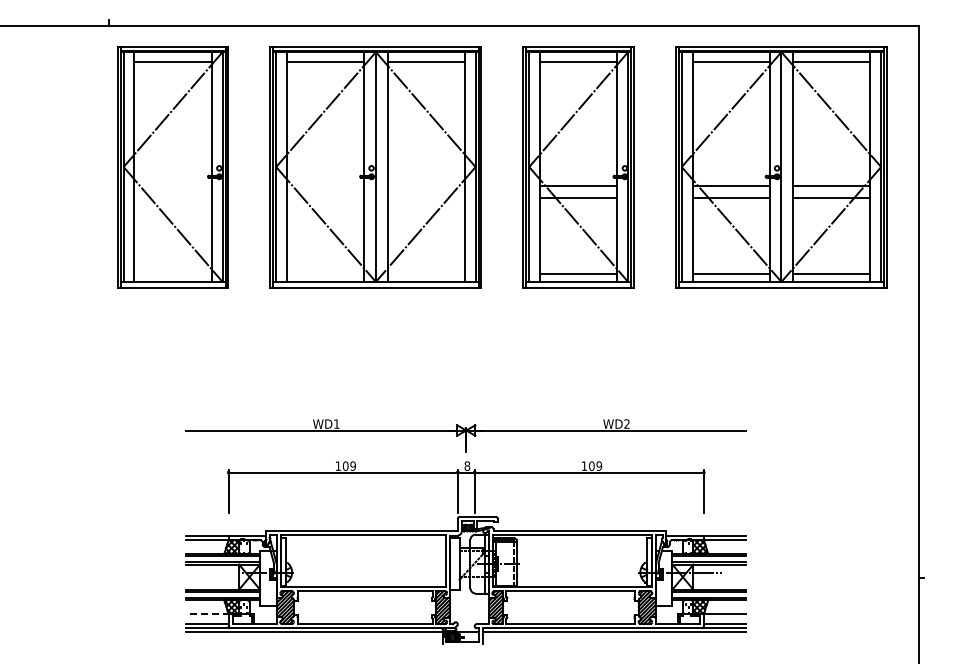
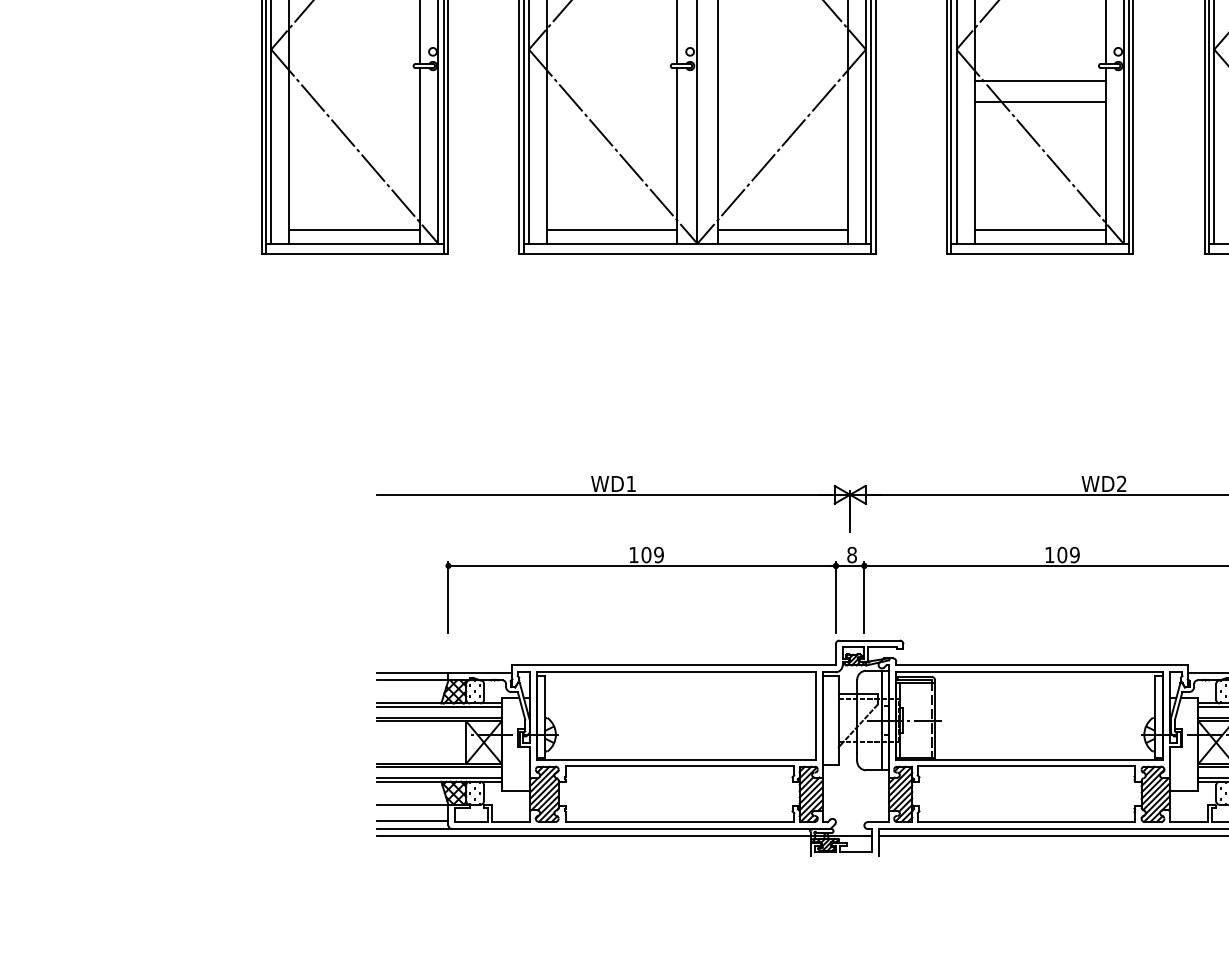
line: (172, 273) -> (353, 229), added
line: (325, 273) -> (612, 229), added
line: (425, 273) -> (781, 229), added
line: (208, 613) -> (414, 804), dashed -> solid

